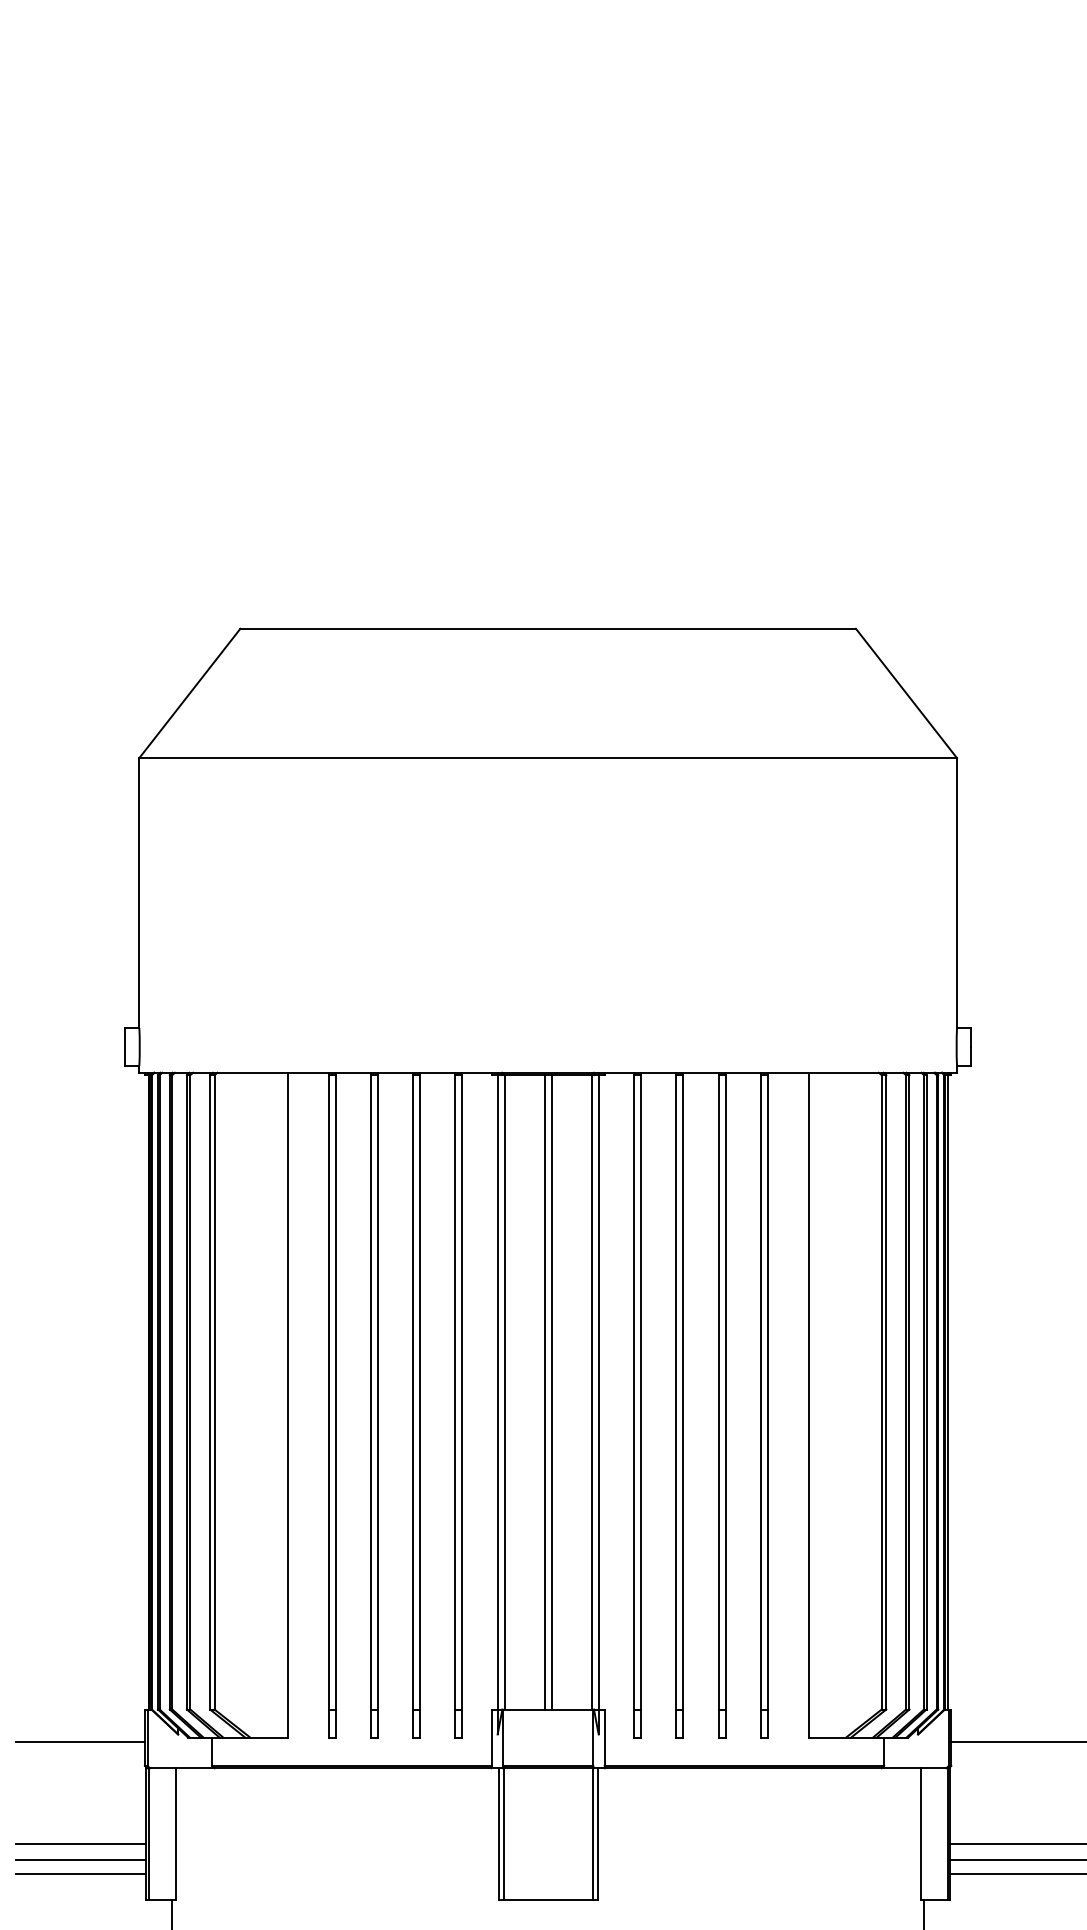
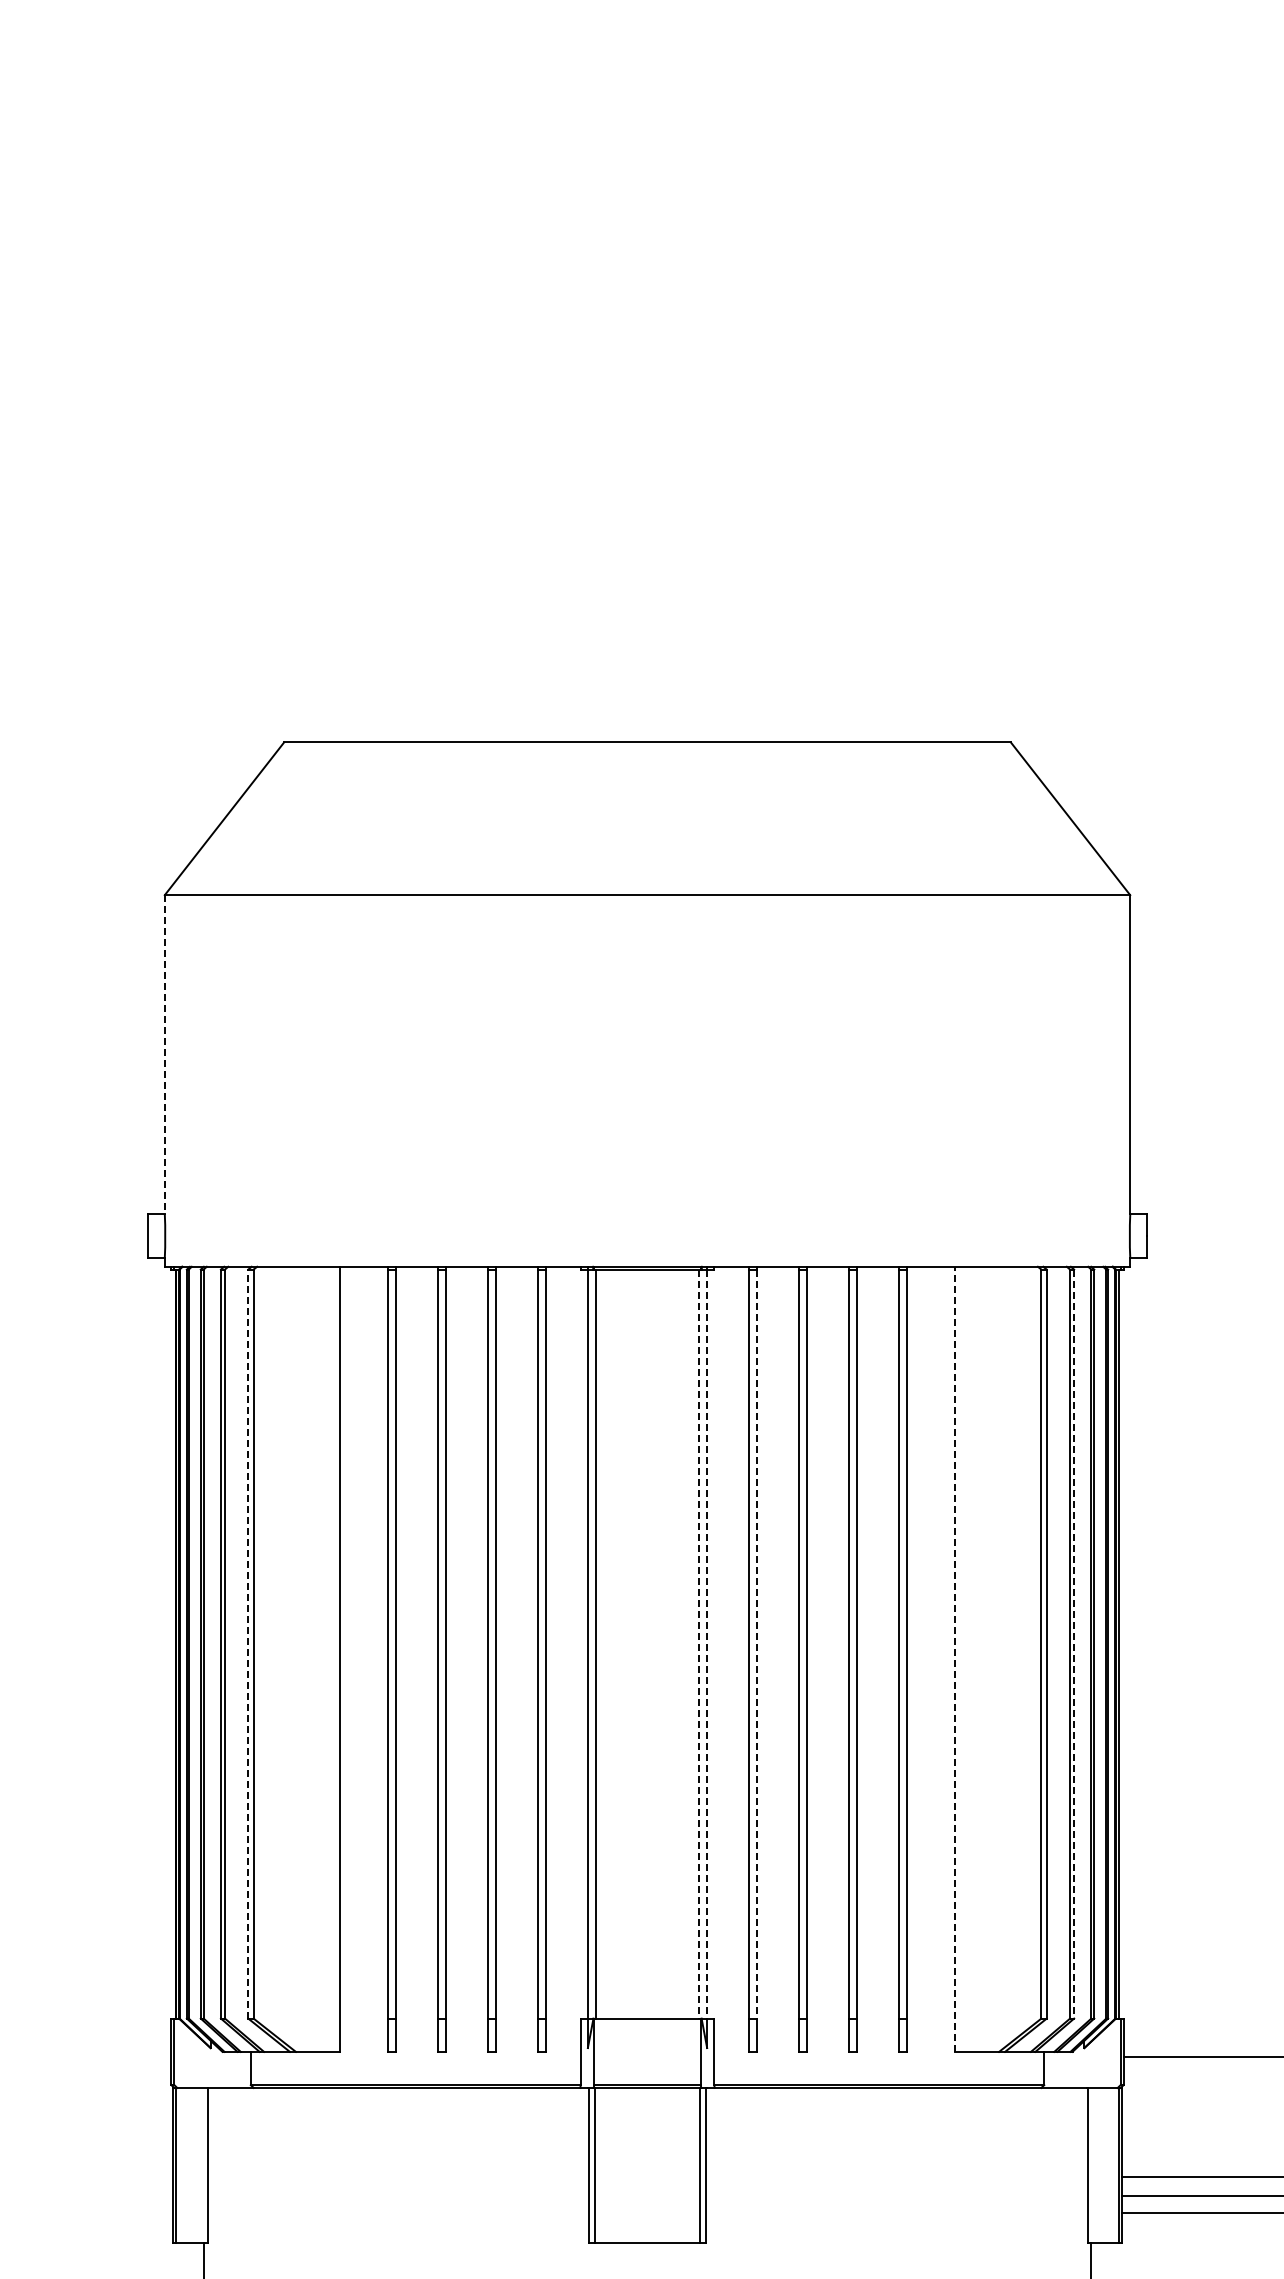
line: (139, 893) -> (164, 1055), solid -> dashed
line: (544, 1391) -> (643, 1643), removed
line: (551, 1391) -> (651, 1643), removed
line: (210, 1392) -> (248, 1644), solid -> dashed
line: (591, 1392) -> (698, 1644), solid -> dashed
line: (598, 1392) -> (707, 1644), solid -> dashed
line: (641, 1392) -> (757, 1644), solid -> dashed
line: (909, 1392) -> (1074, 1644), solid -> dashed
line: (809, 1405) -> (955, 1659), solid -> dashed
line: (80, 1741) -> (95, 2056), removed
line: (80, 1844) -> (95, 2177), removed
line: (80, 1860) -> (95, 2196), removed
line: (80, 1873) -> (95, 2212), removed

